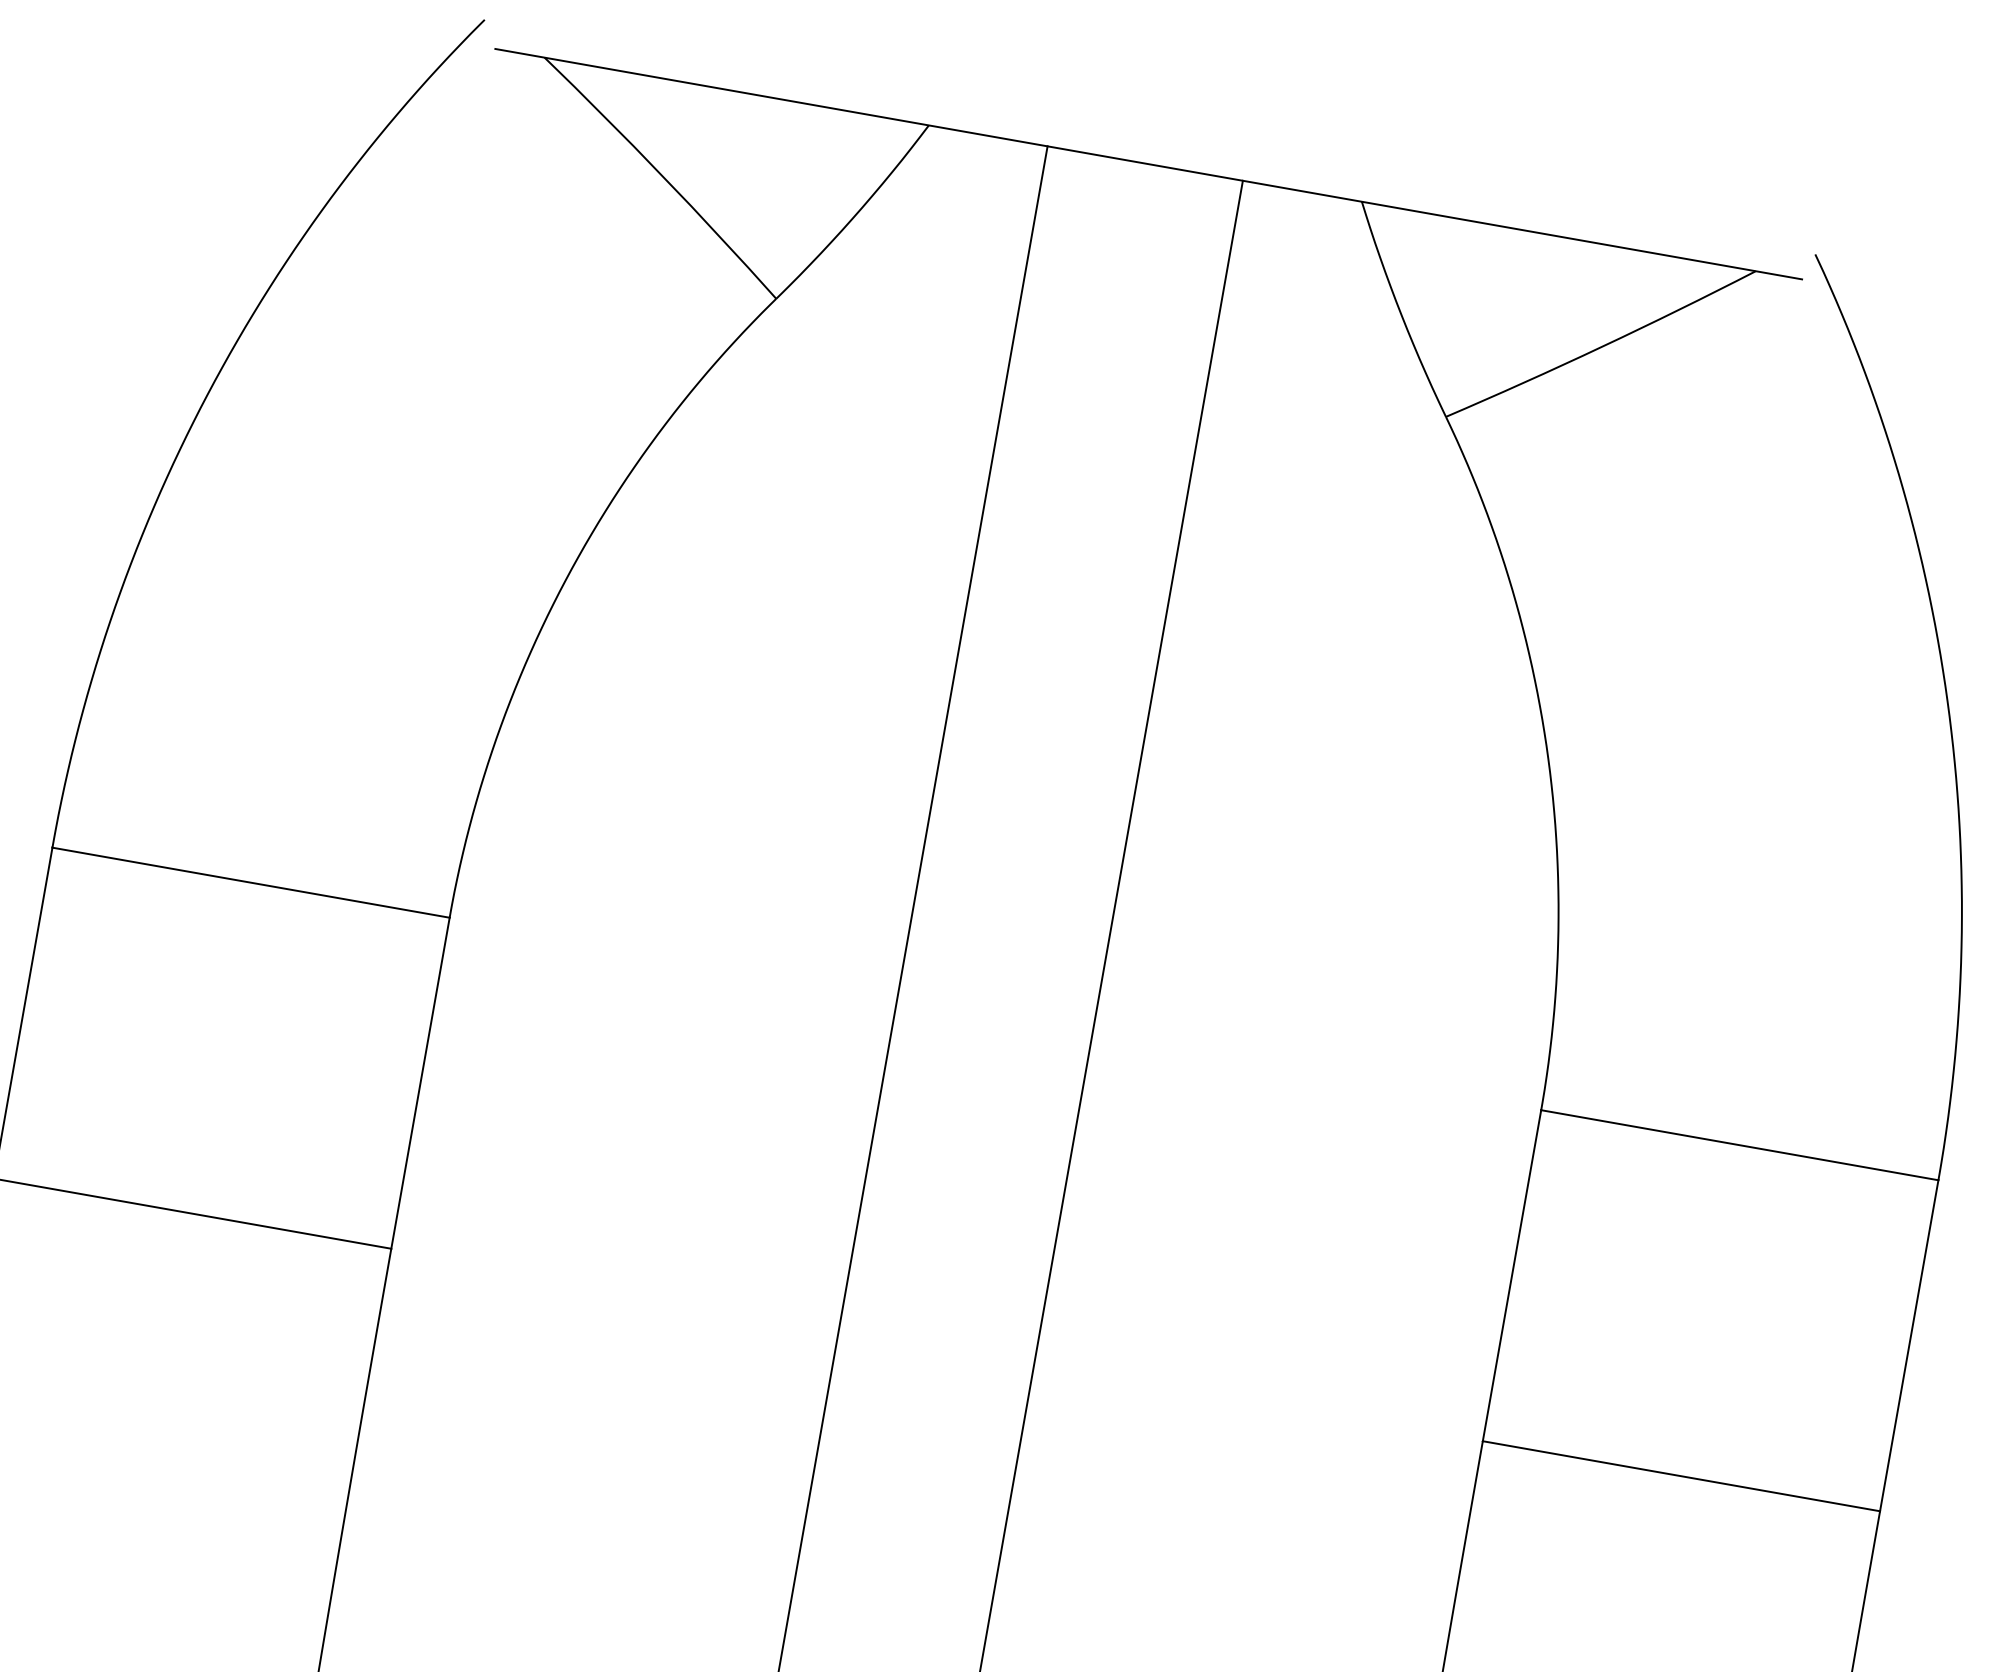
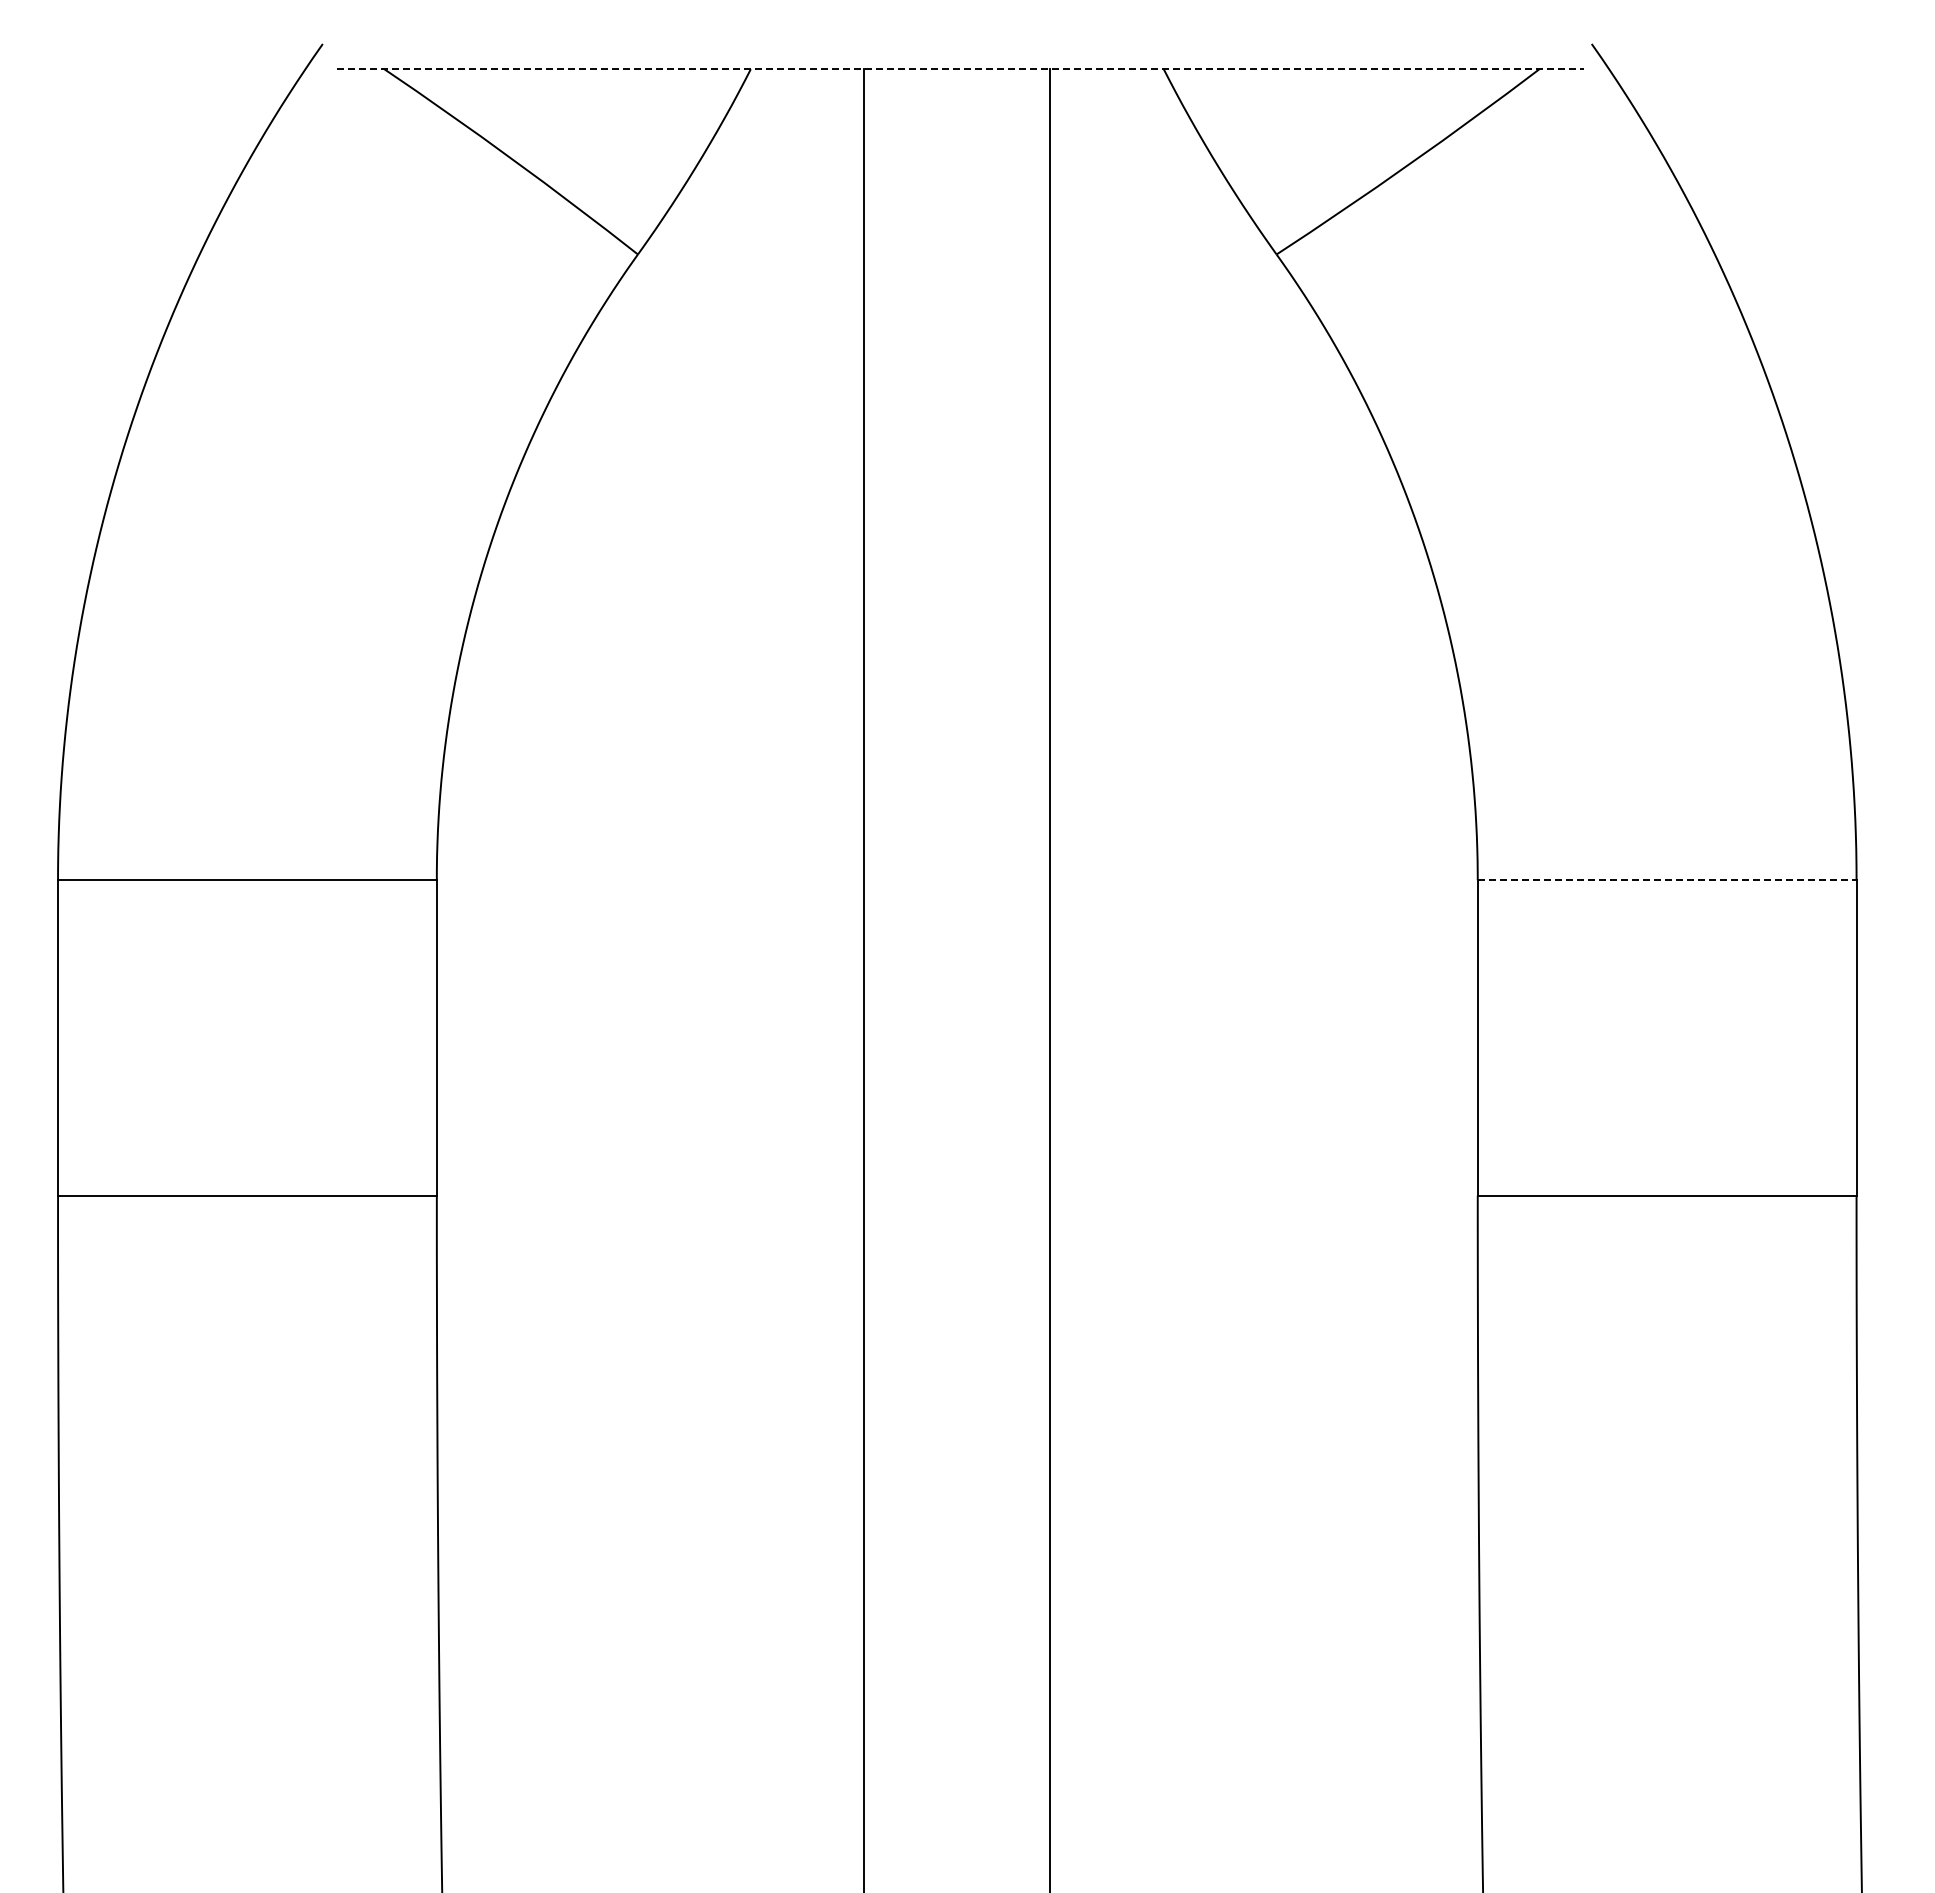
line: (1148, 164) -> (960, 69), solid -> dashed
line: (1740, 1145) -> (1667, 880), solid -> dashed

